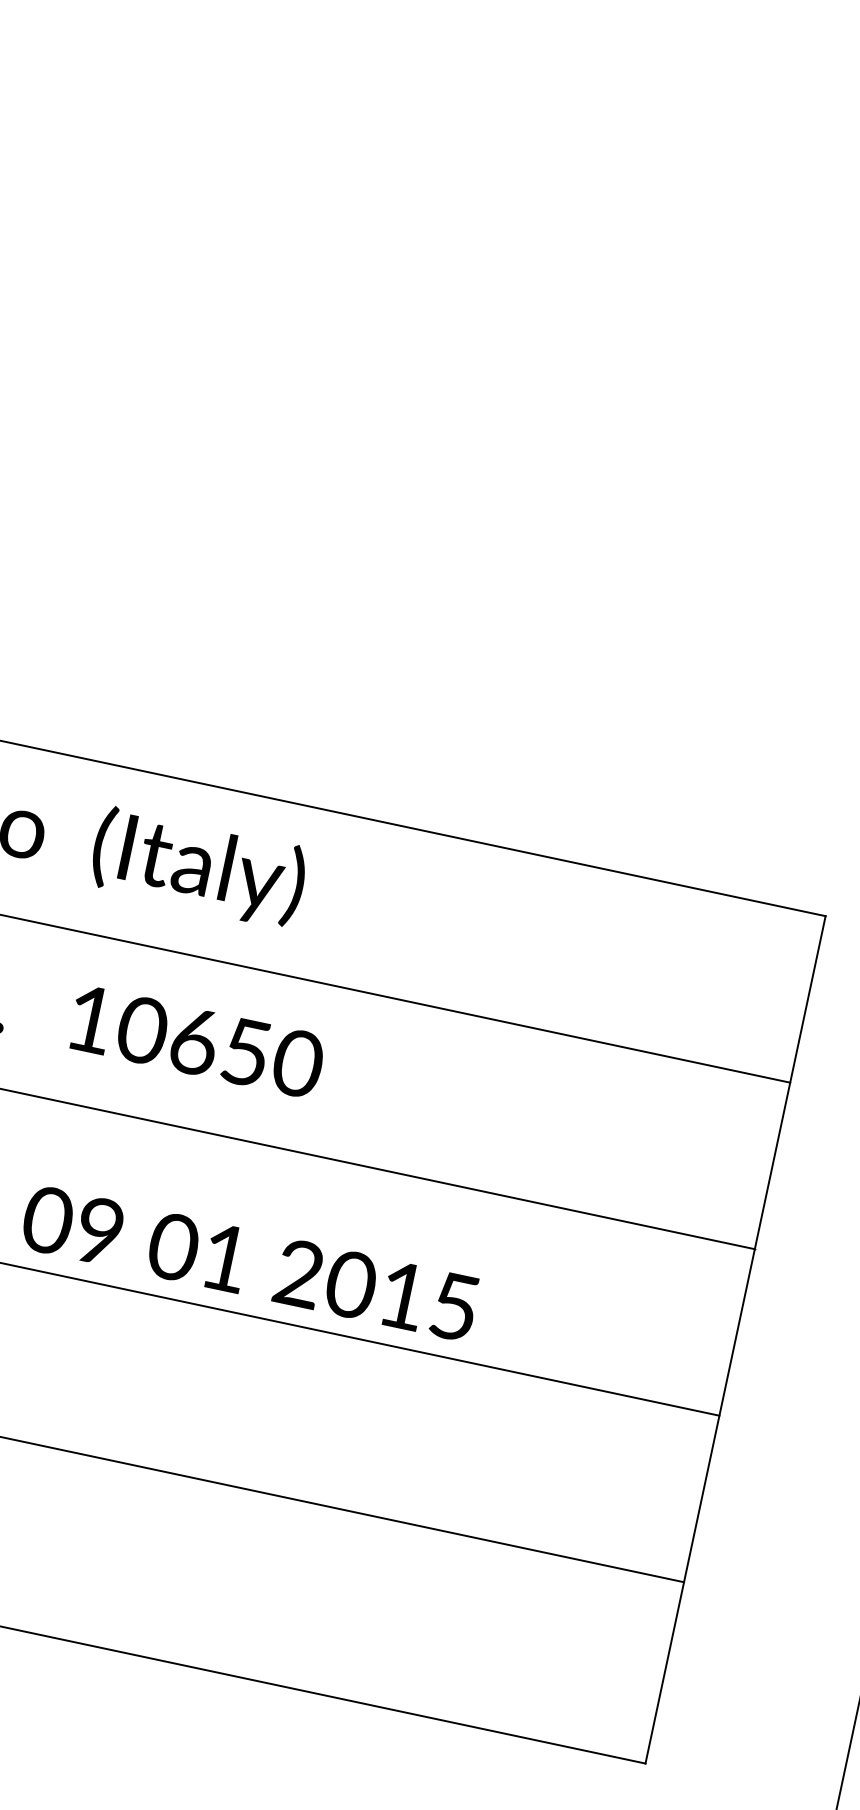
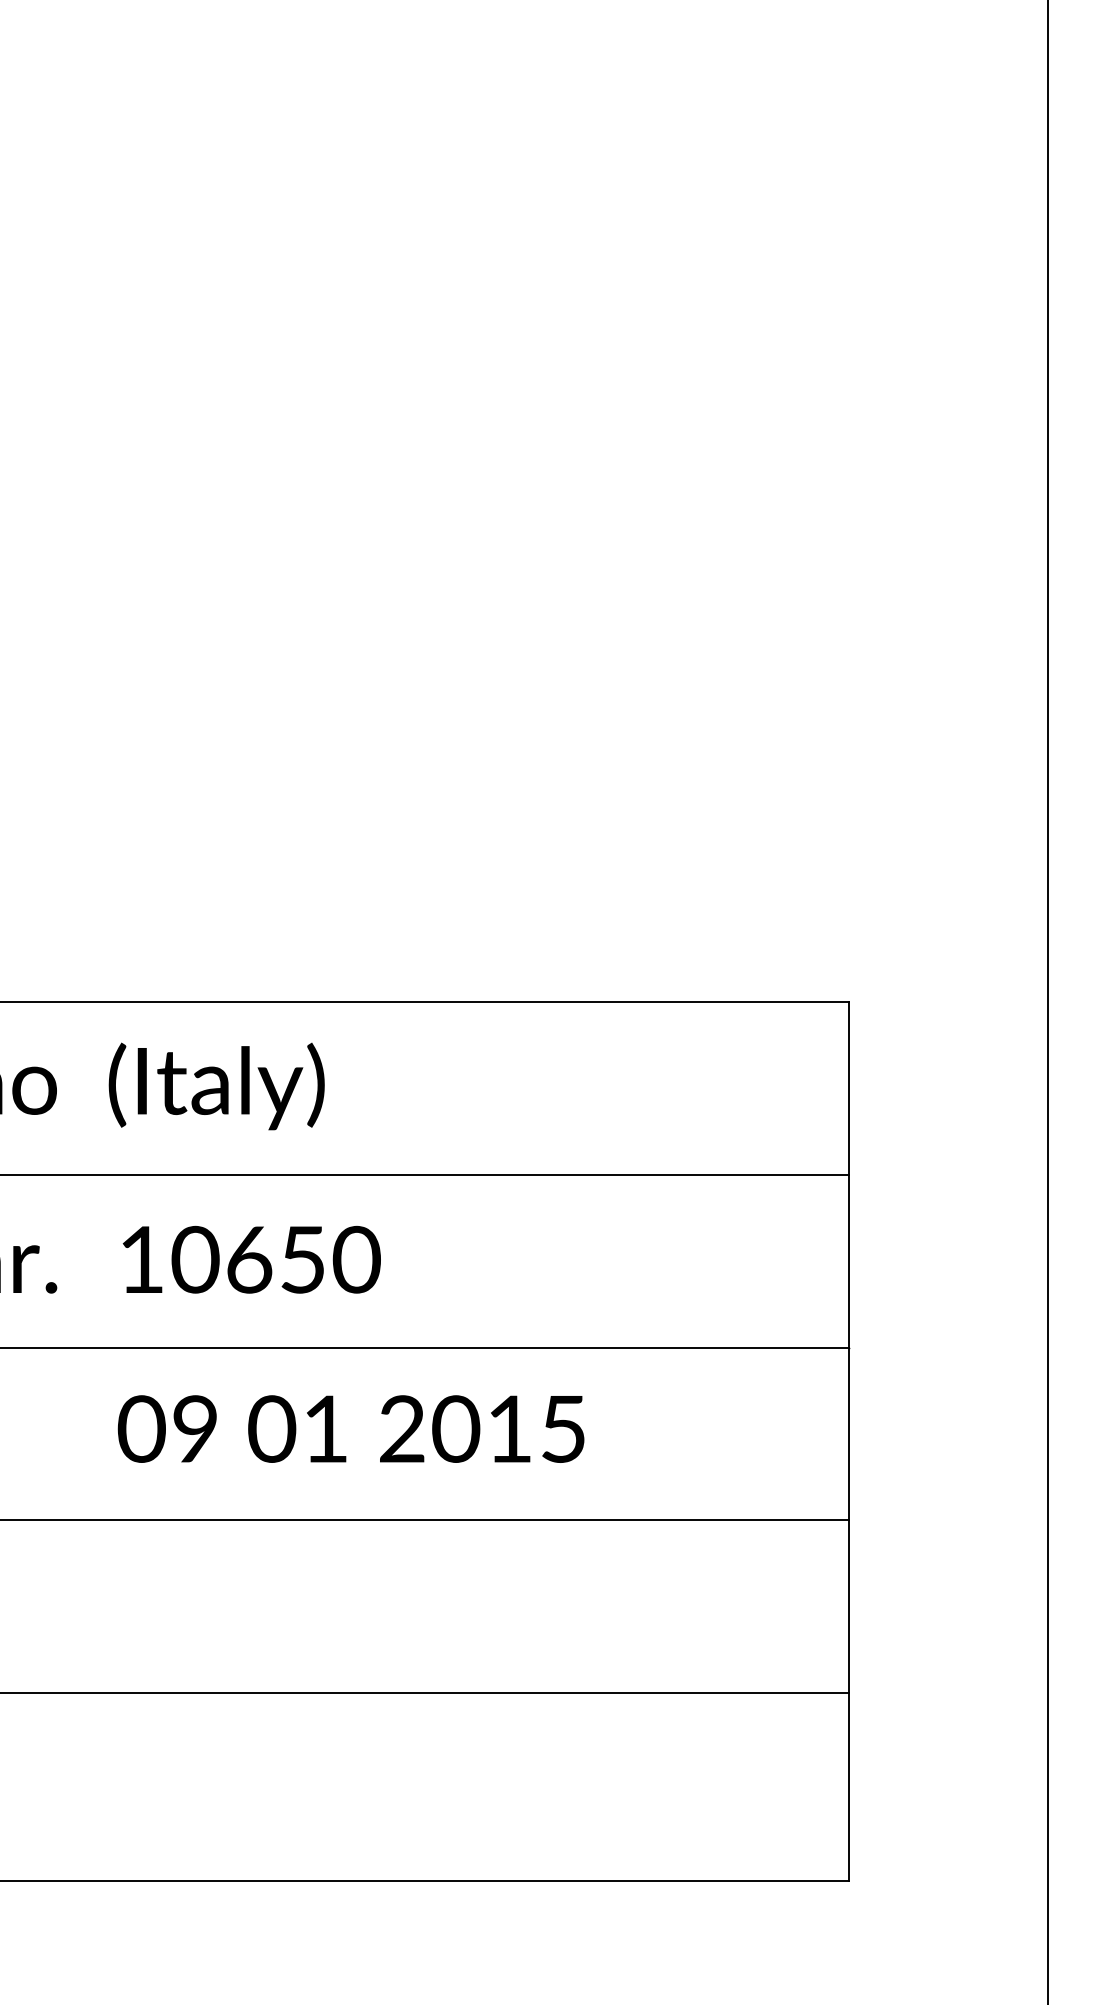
text: (249, 1262) -> (350, 1428), moved

